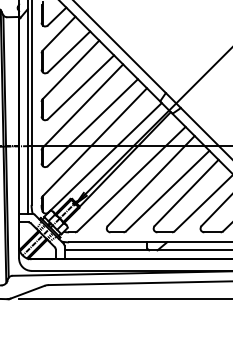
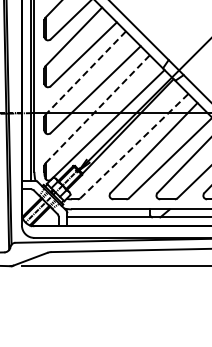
line: (82, 106) -> (85, 73), solid -> dashed
line: (94, 142) -> (97, 109), solid -> dashed
line: (131, 178) -> (134, 145), solid -> dashed

